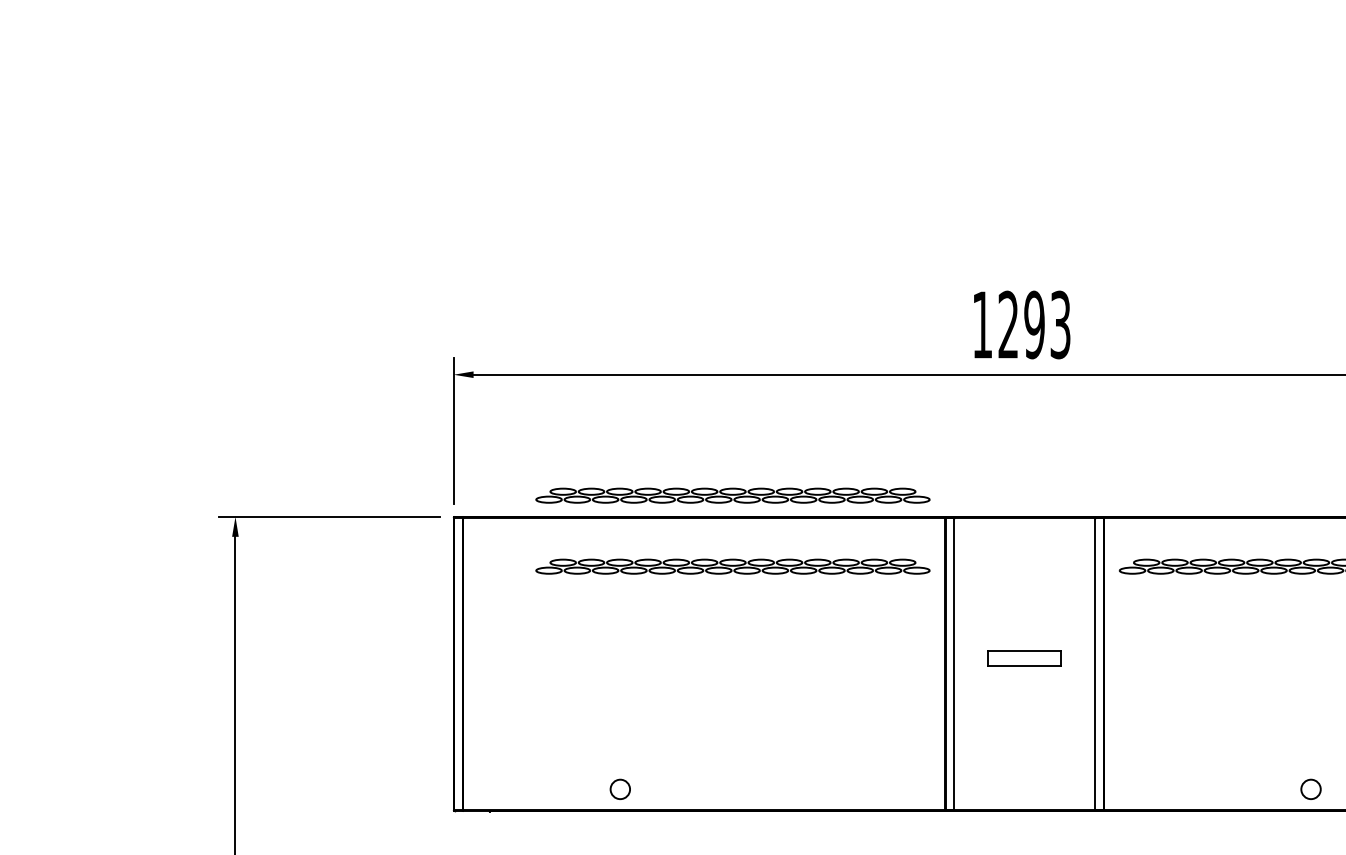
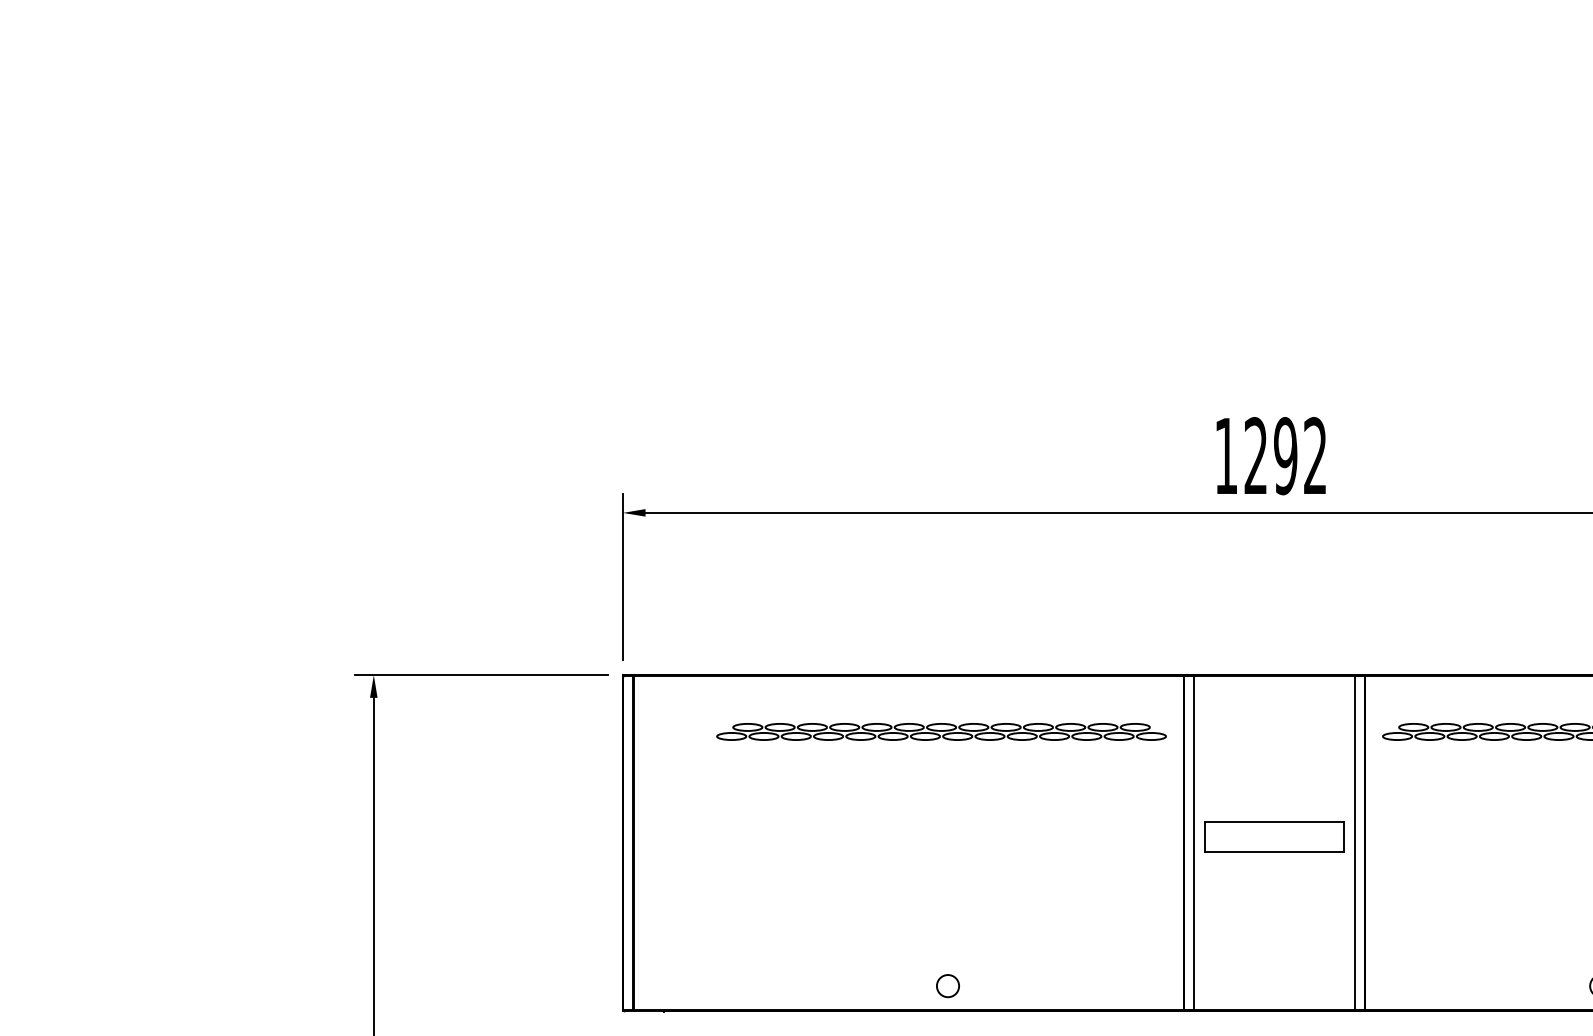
text: (1060, 325) -> (1315, 456), 1293 -> 1292
part: (732, 495) -> (941, 650), removed
part: (1024, 658) -> (1274, 836), size x1.67
circle: (619, 789) -> (947, 986), moved

